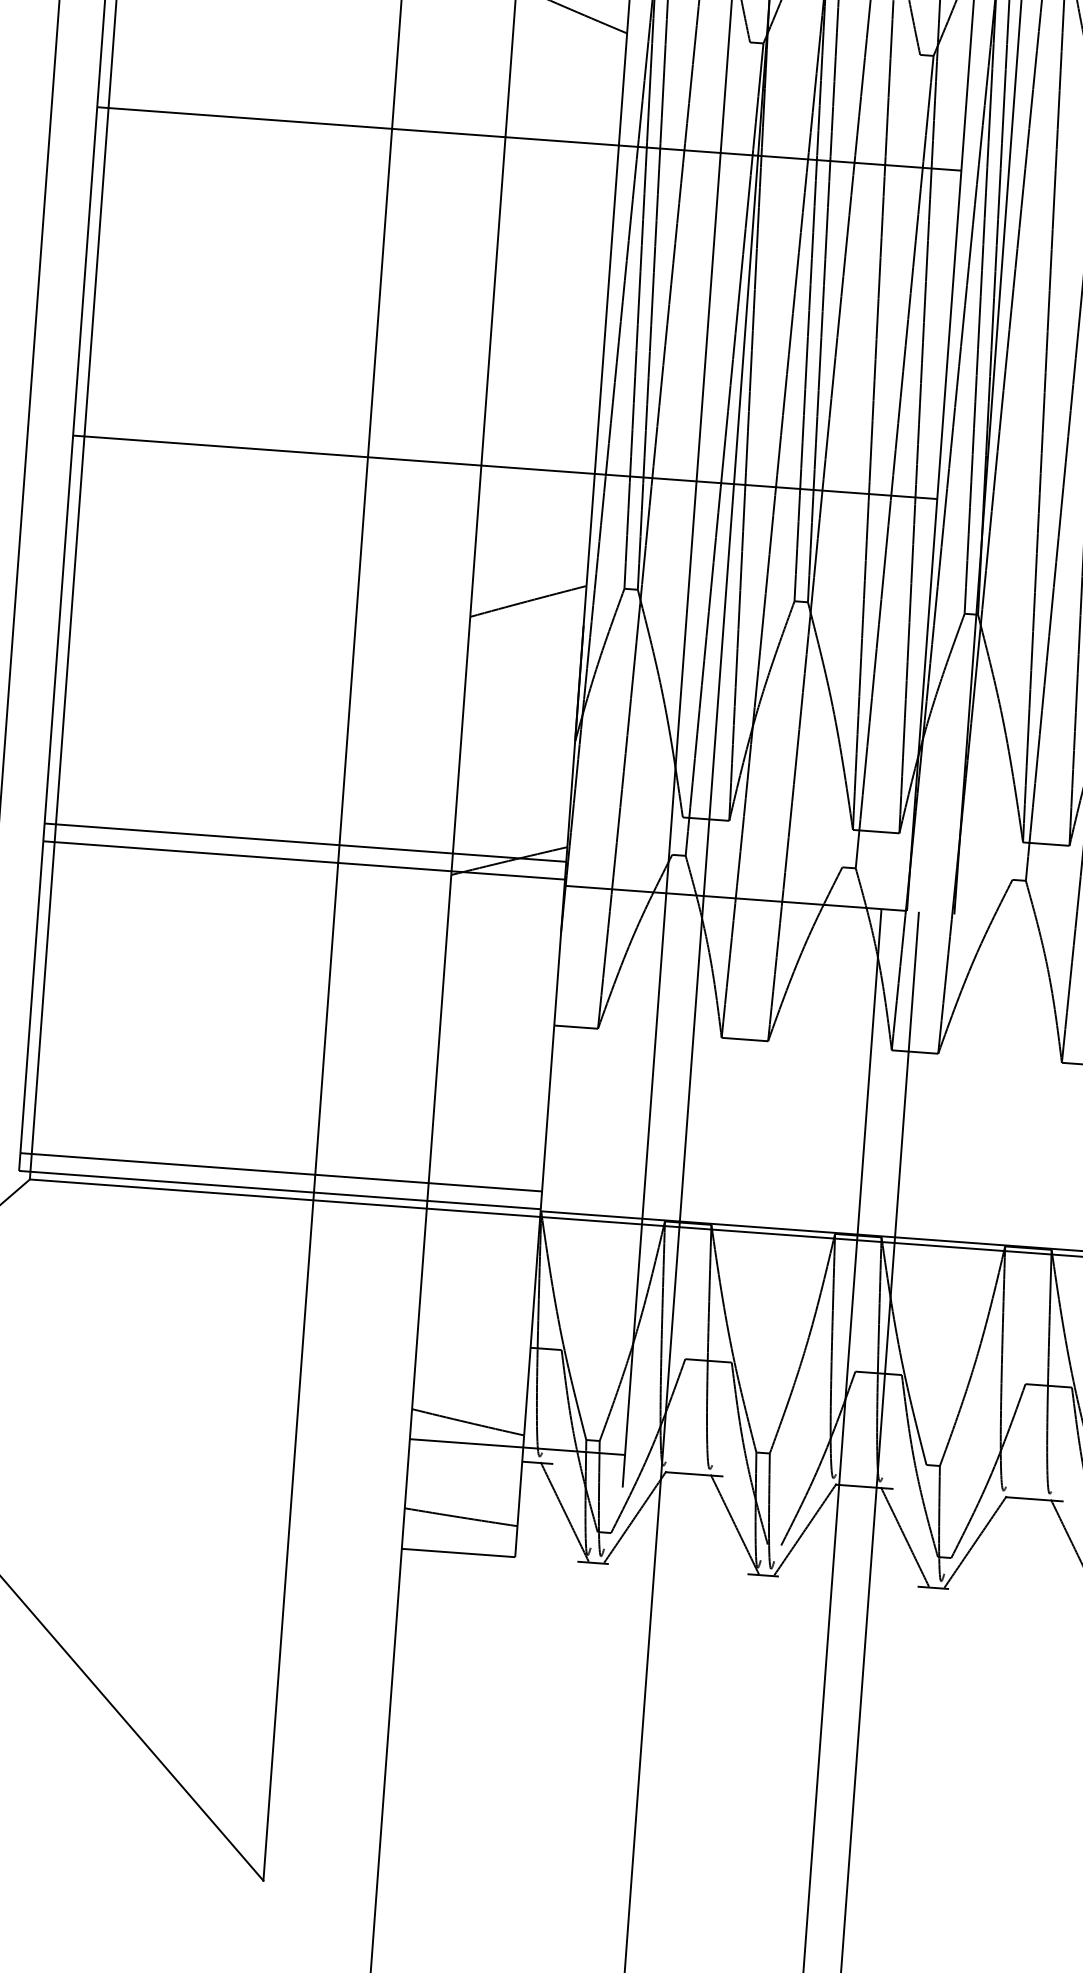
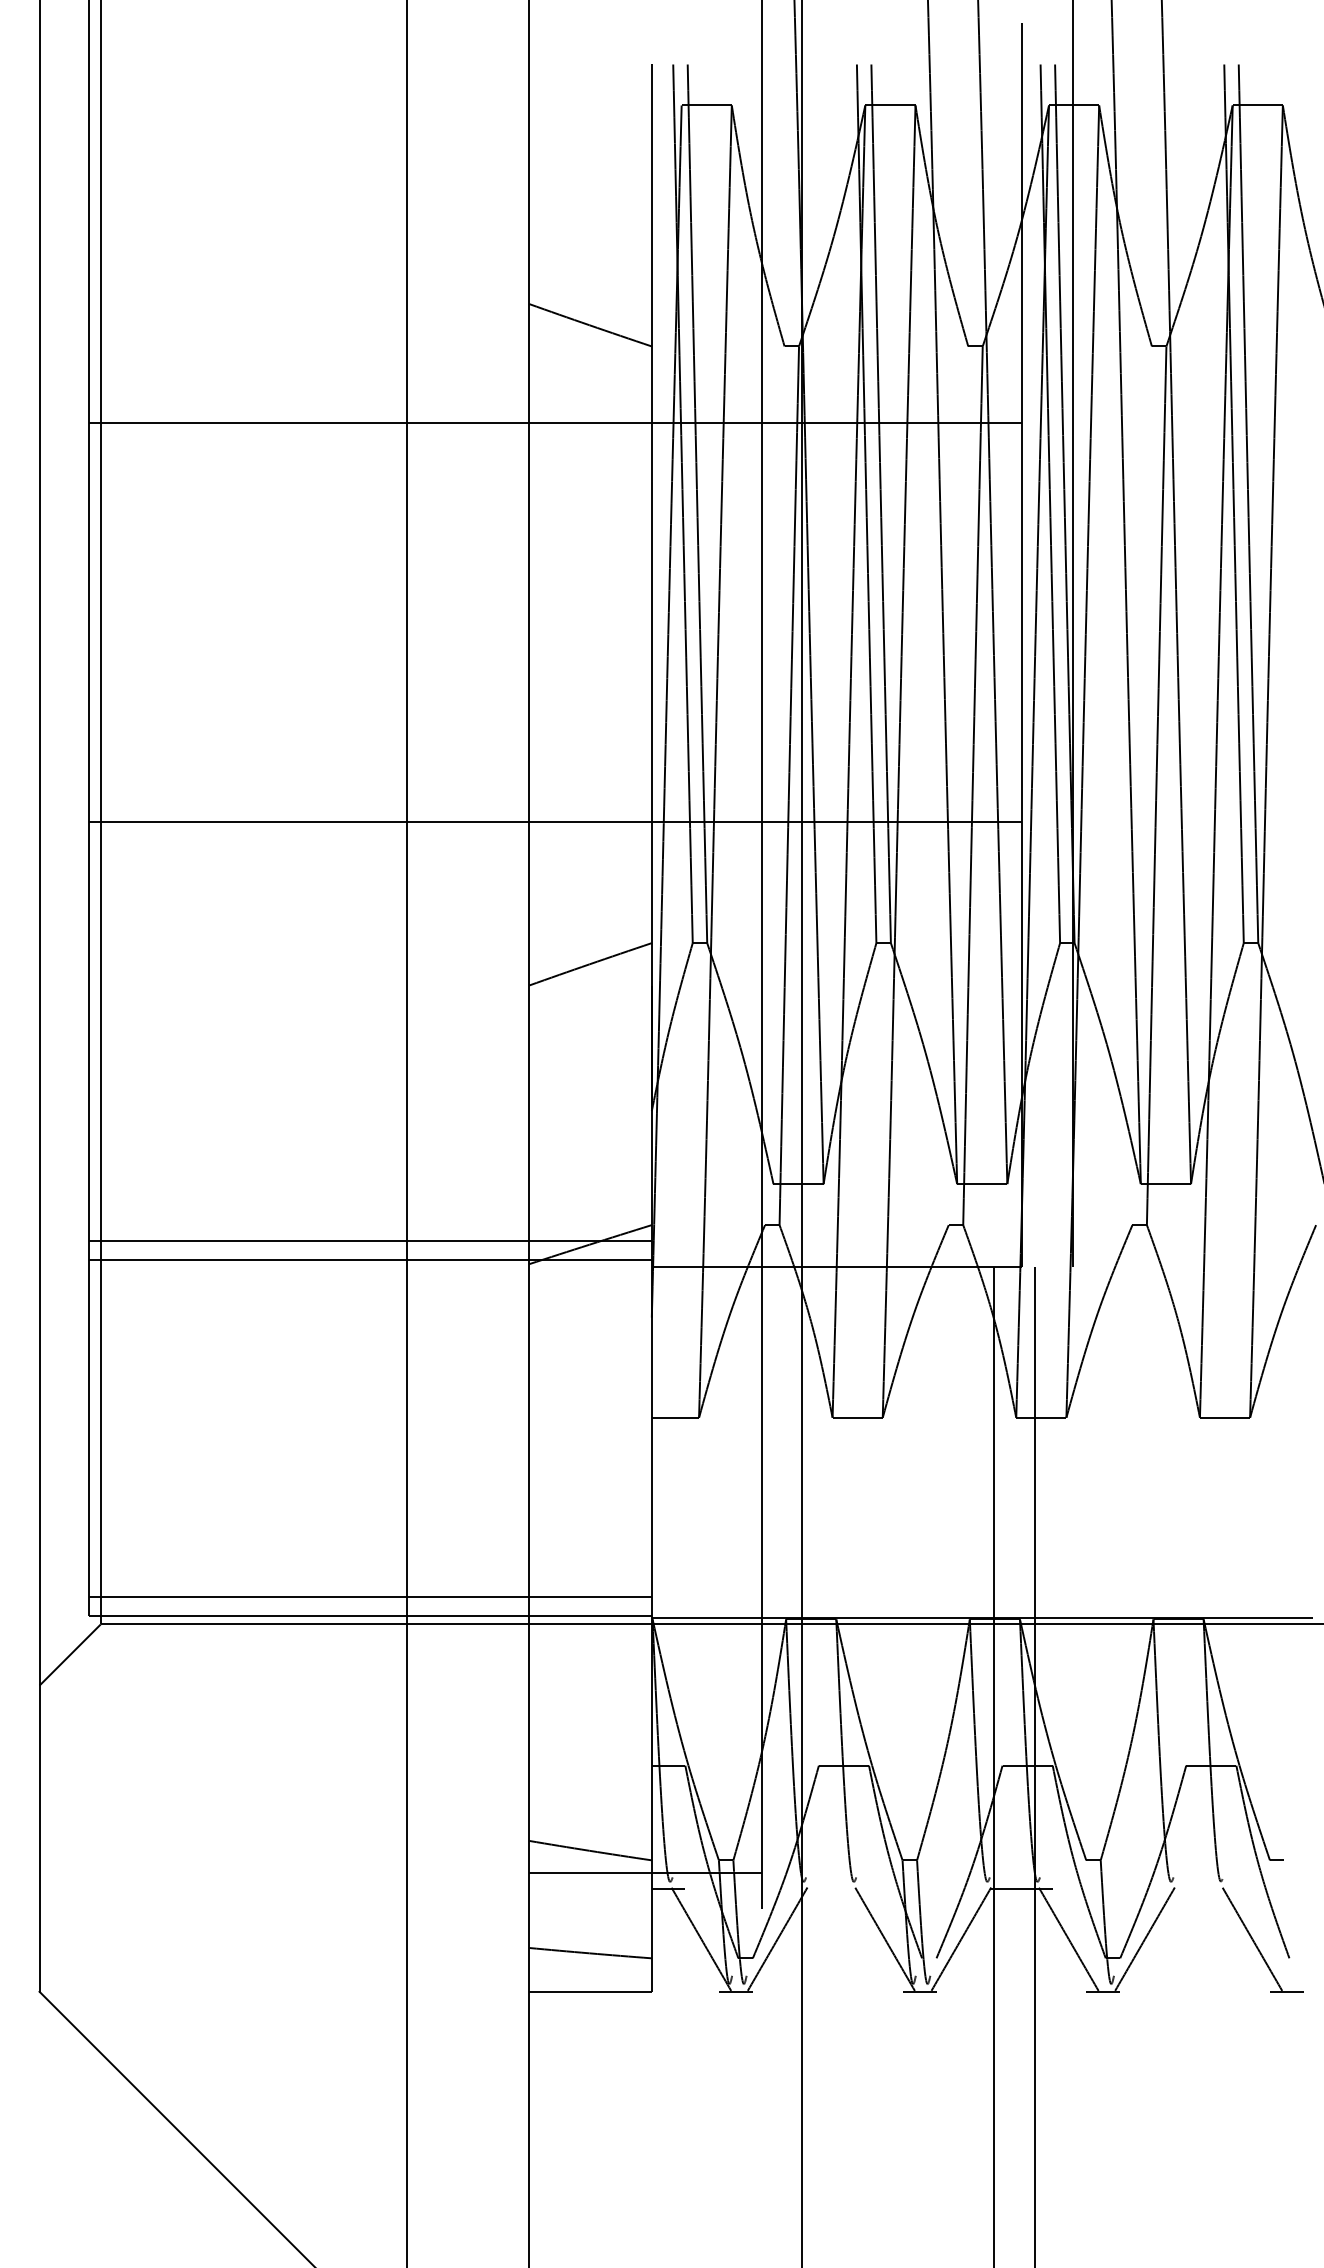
line: (528, 138) -> (554, 423), moved
line: (694, 1474) -> (837, 1888), removed
line: (1034, 1499) -> (1204, 1888), removed

